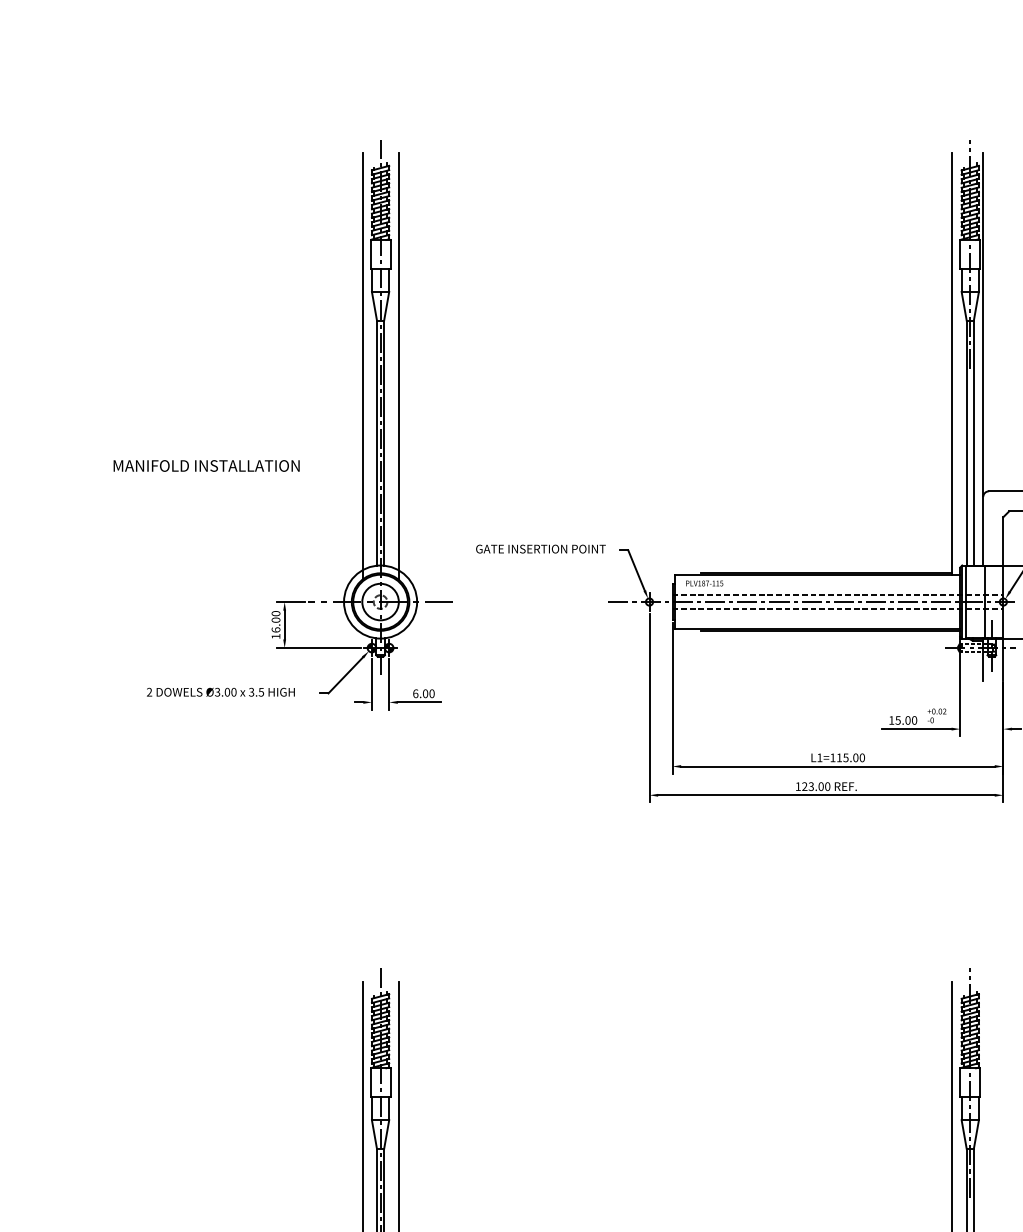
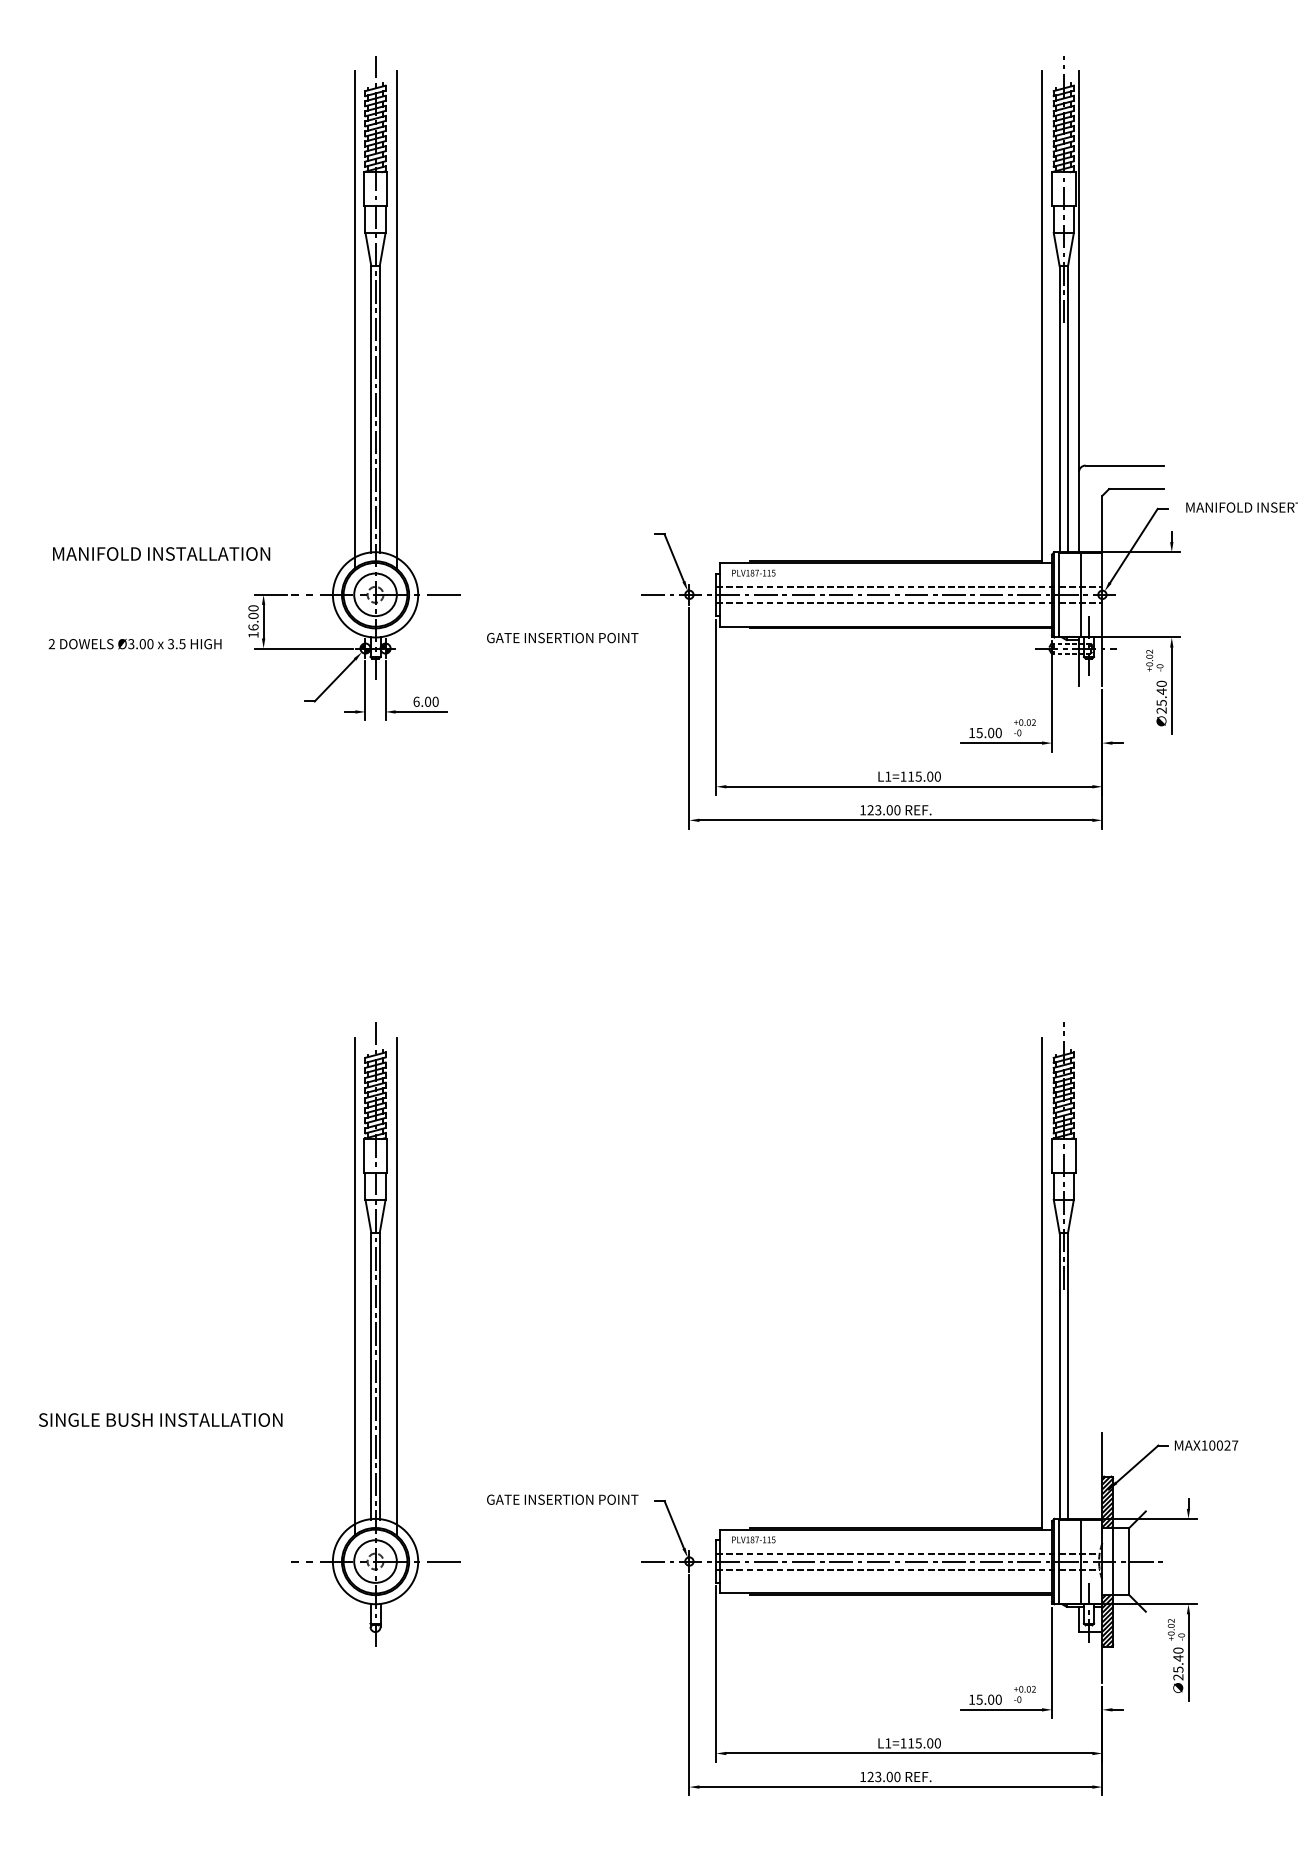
text: (206, 465) -> (161, 553), moved
text: (540, 548) -> (562, 637), moved
text: (220, 691) -> (134, 643), moved

